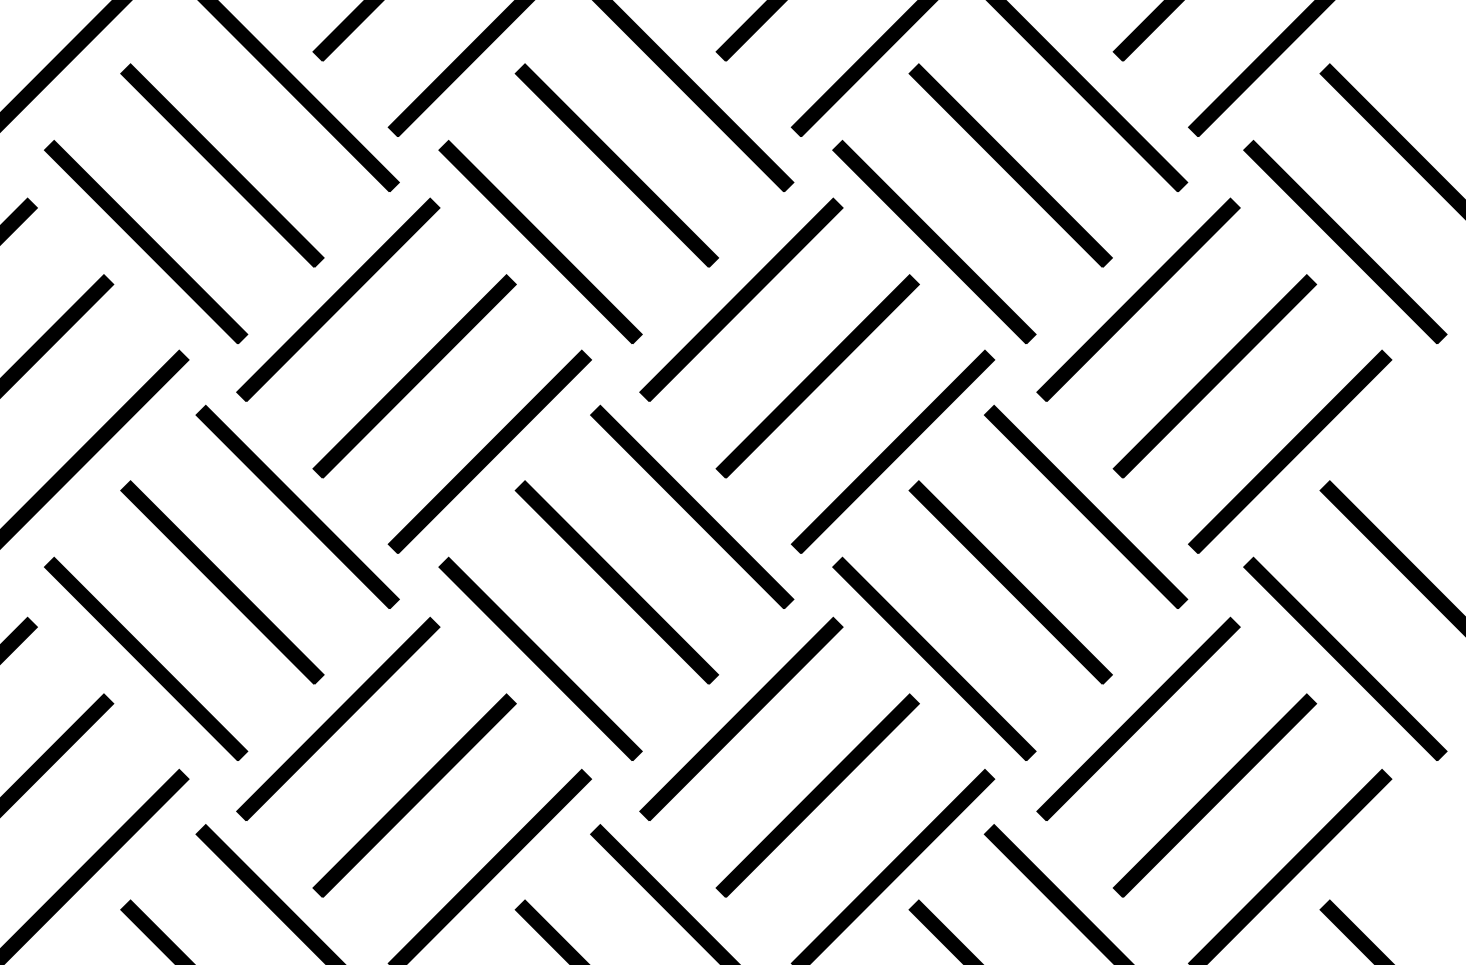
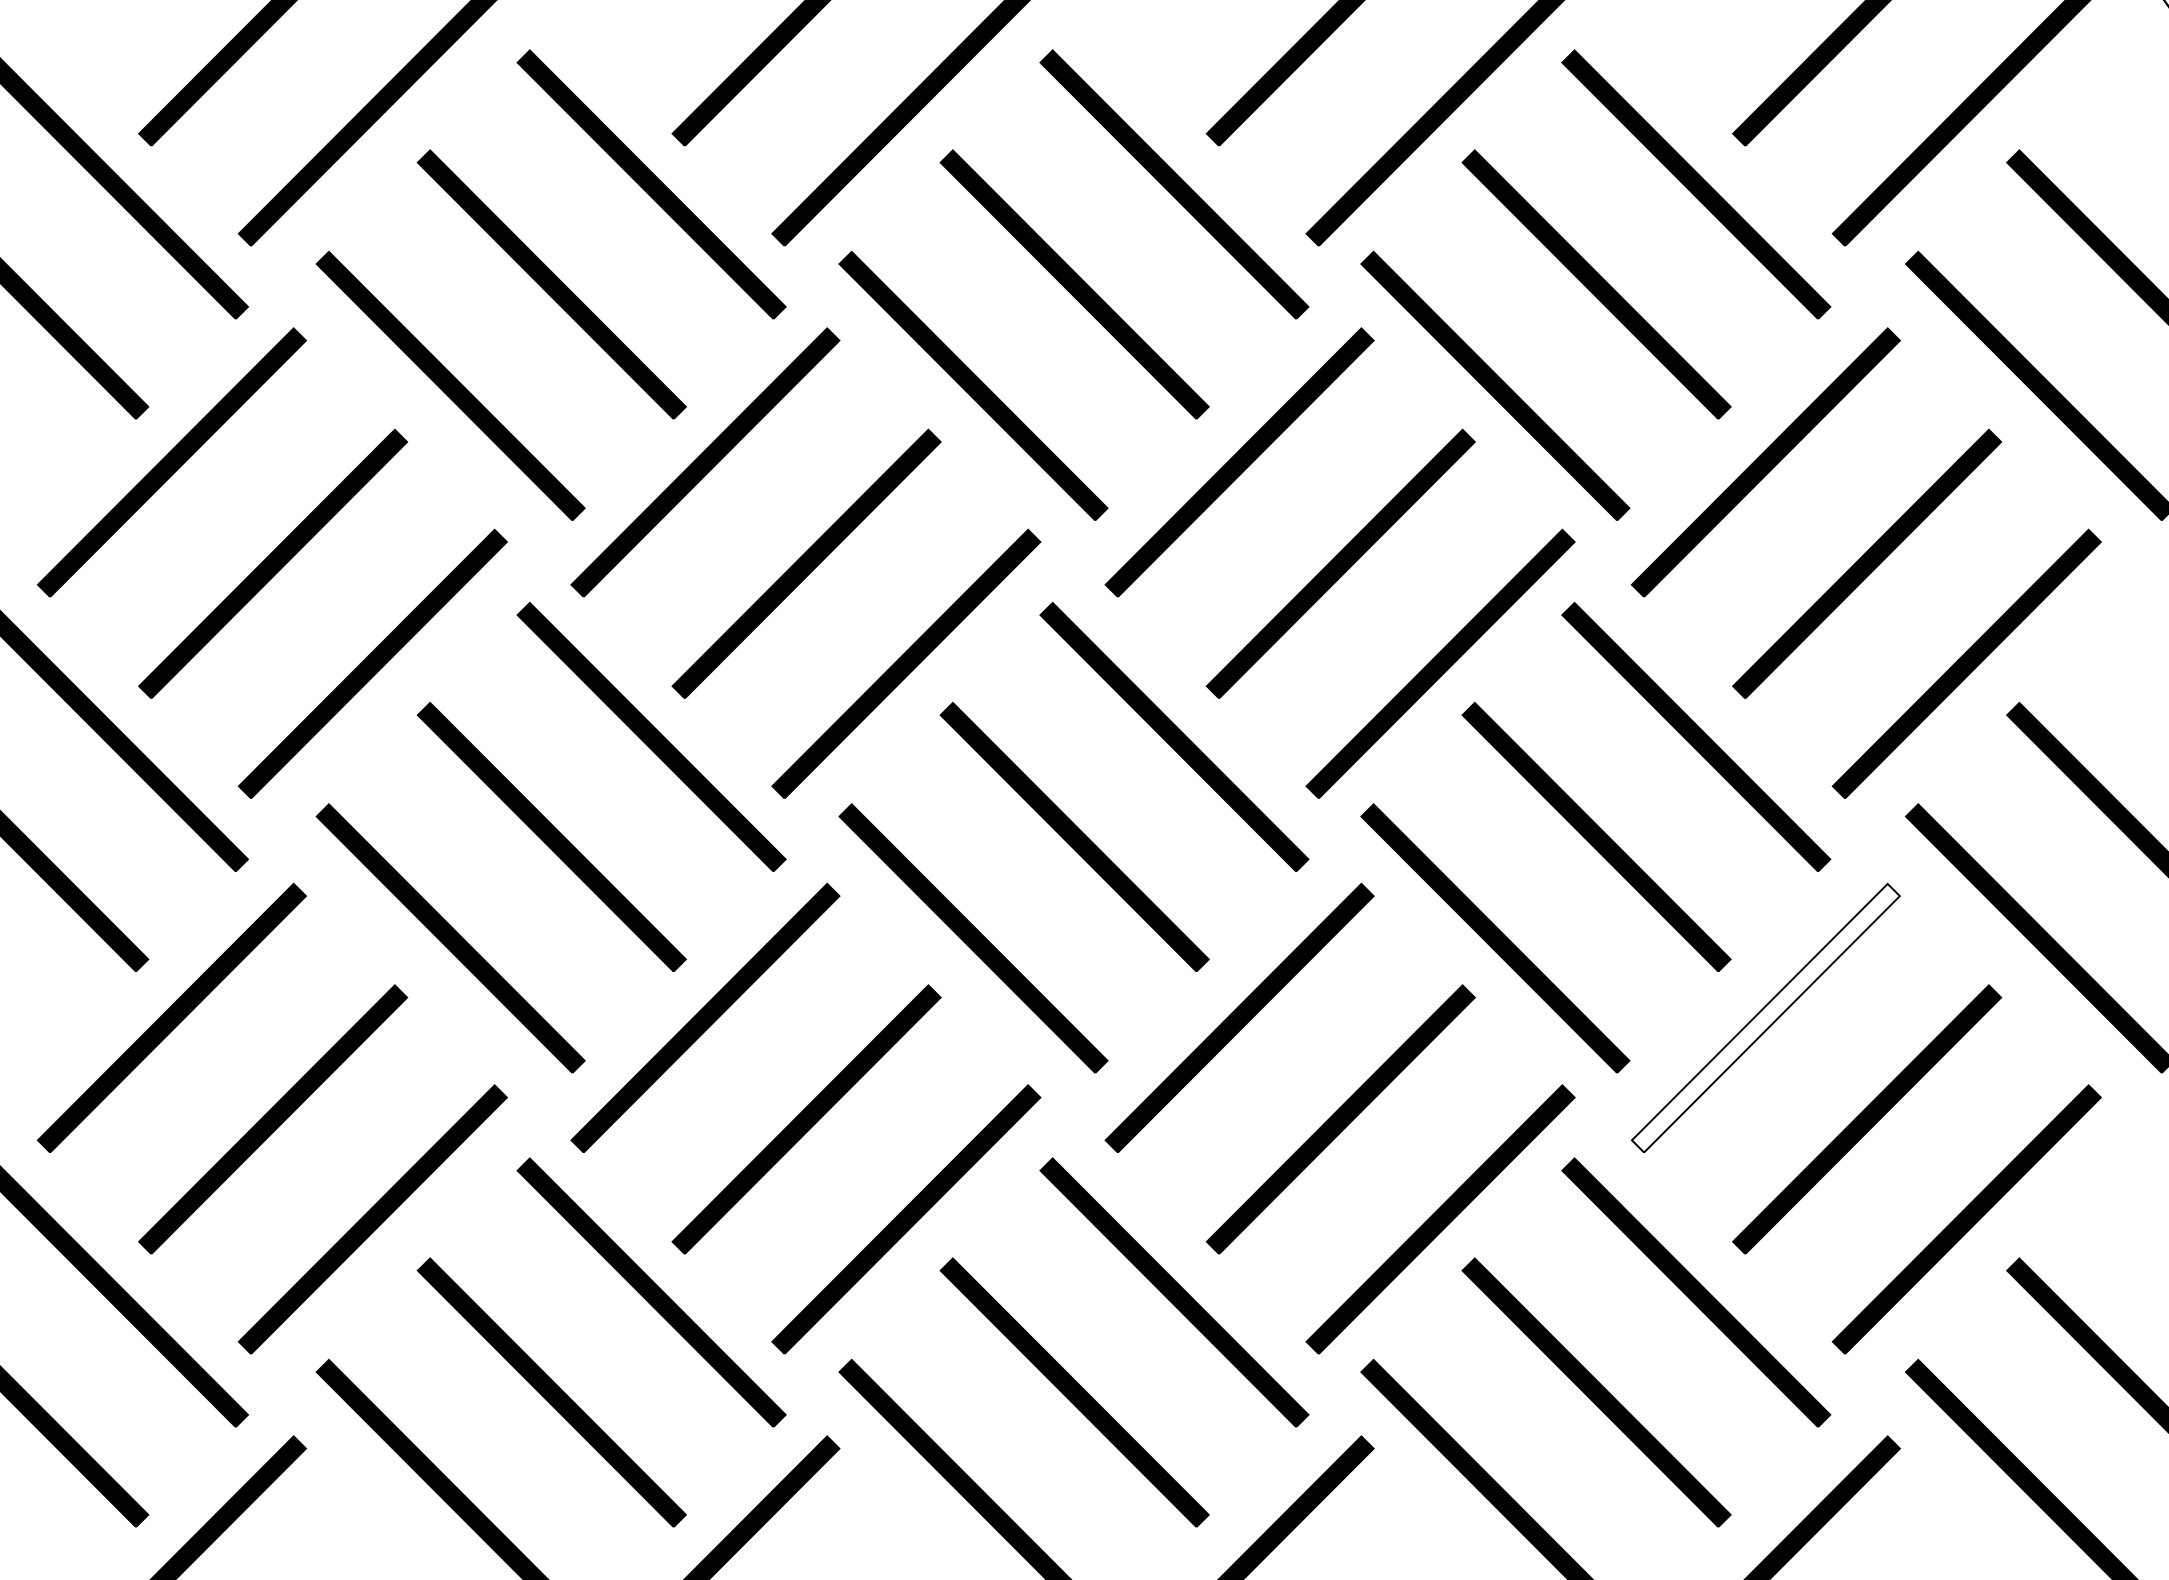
fill: (1138, 718) -> (1765, 1017), removed

